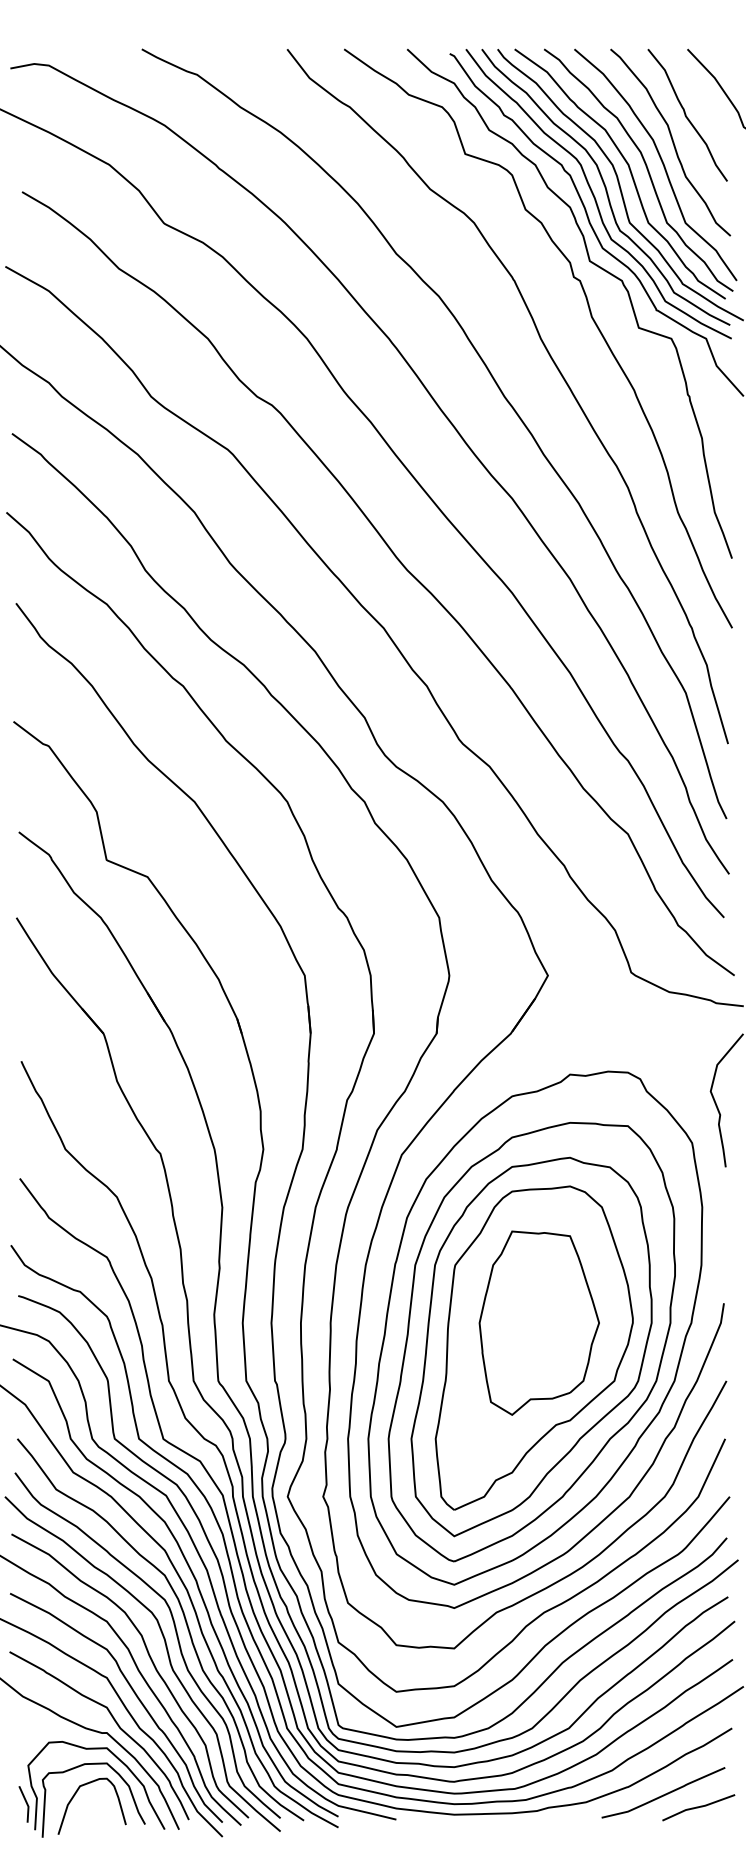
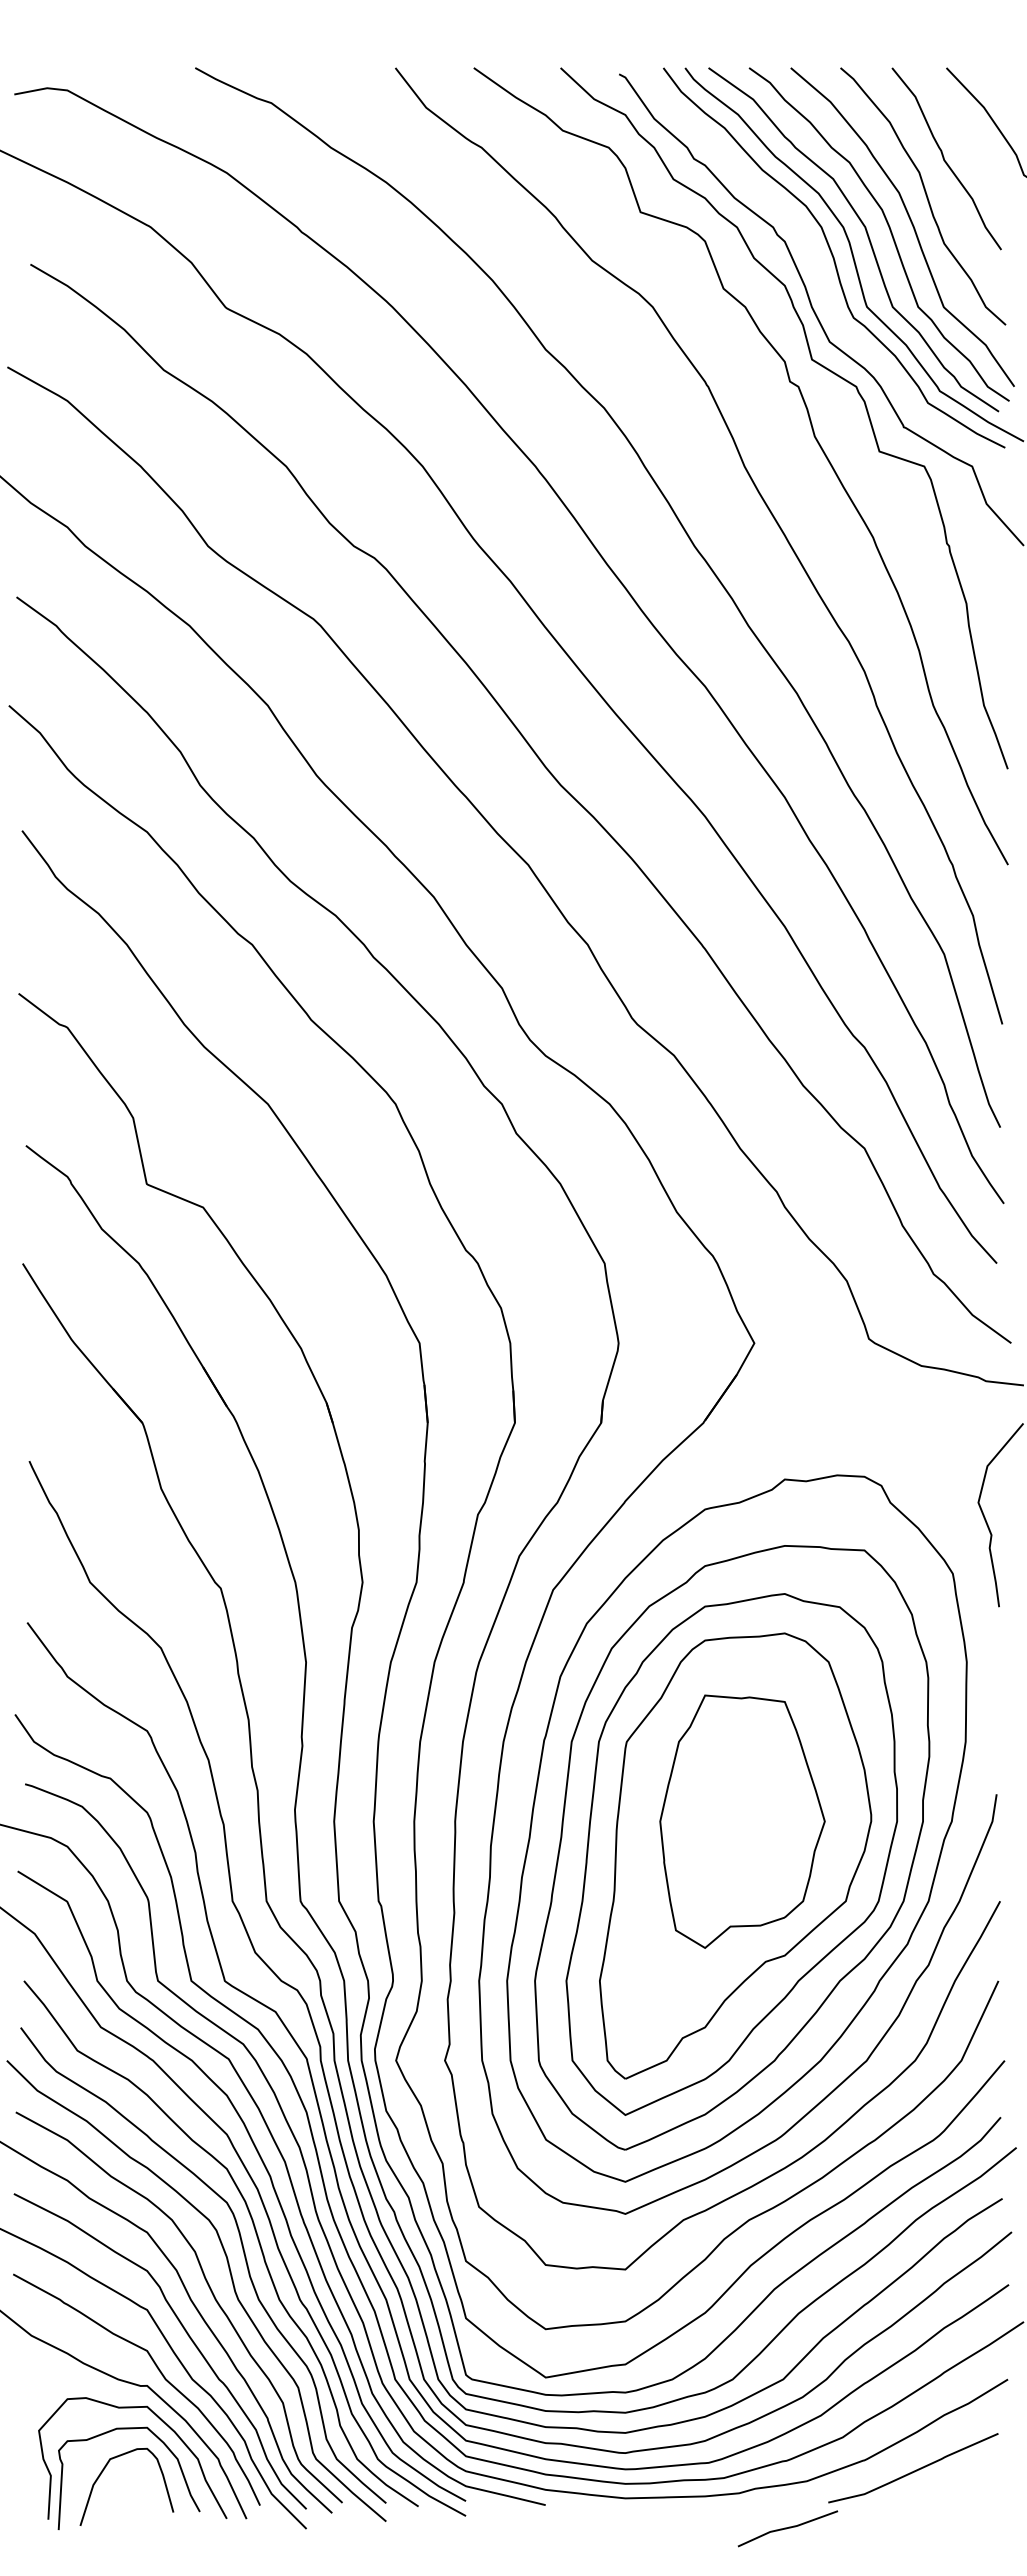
curve: (594, 195) -> (818, 269), removed
line: (26, 1803) -> (36, 2483), removed
line: (698, 1807) -> (787, 2528), moved

